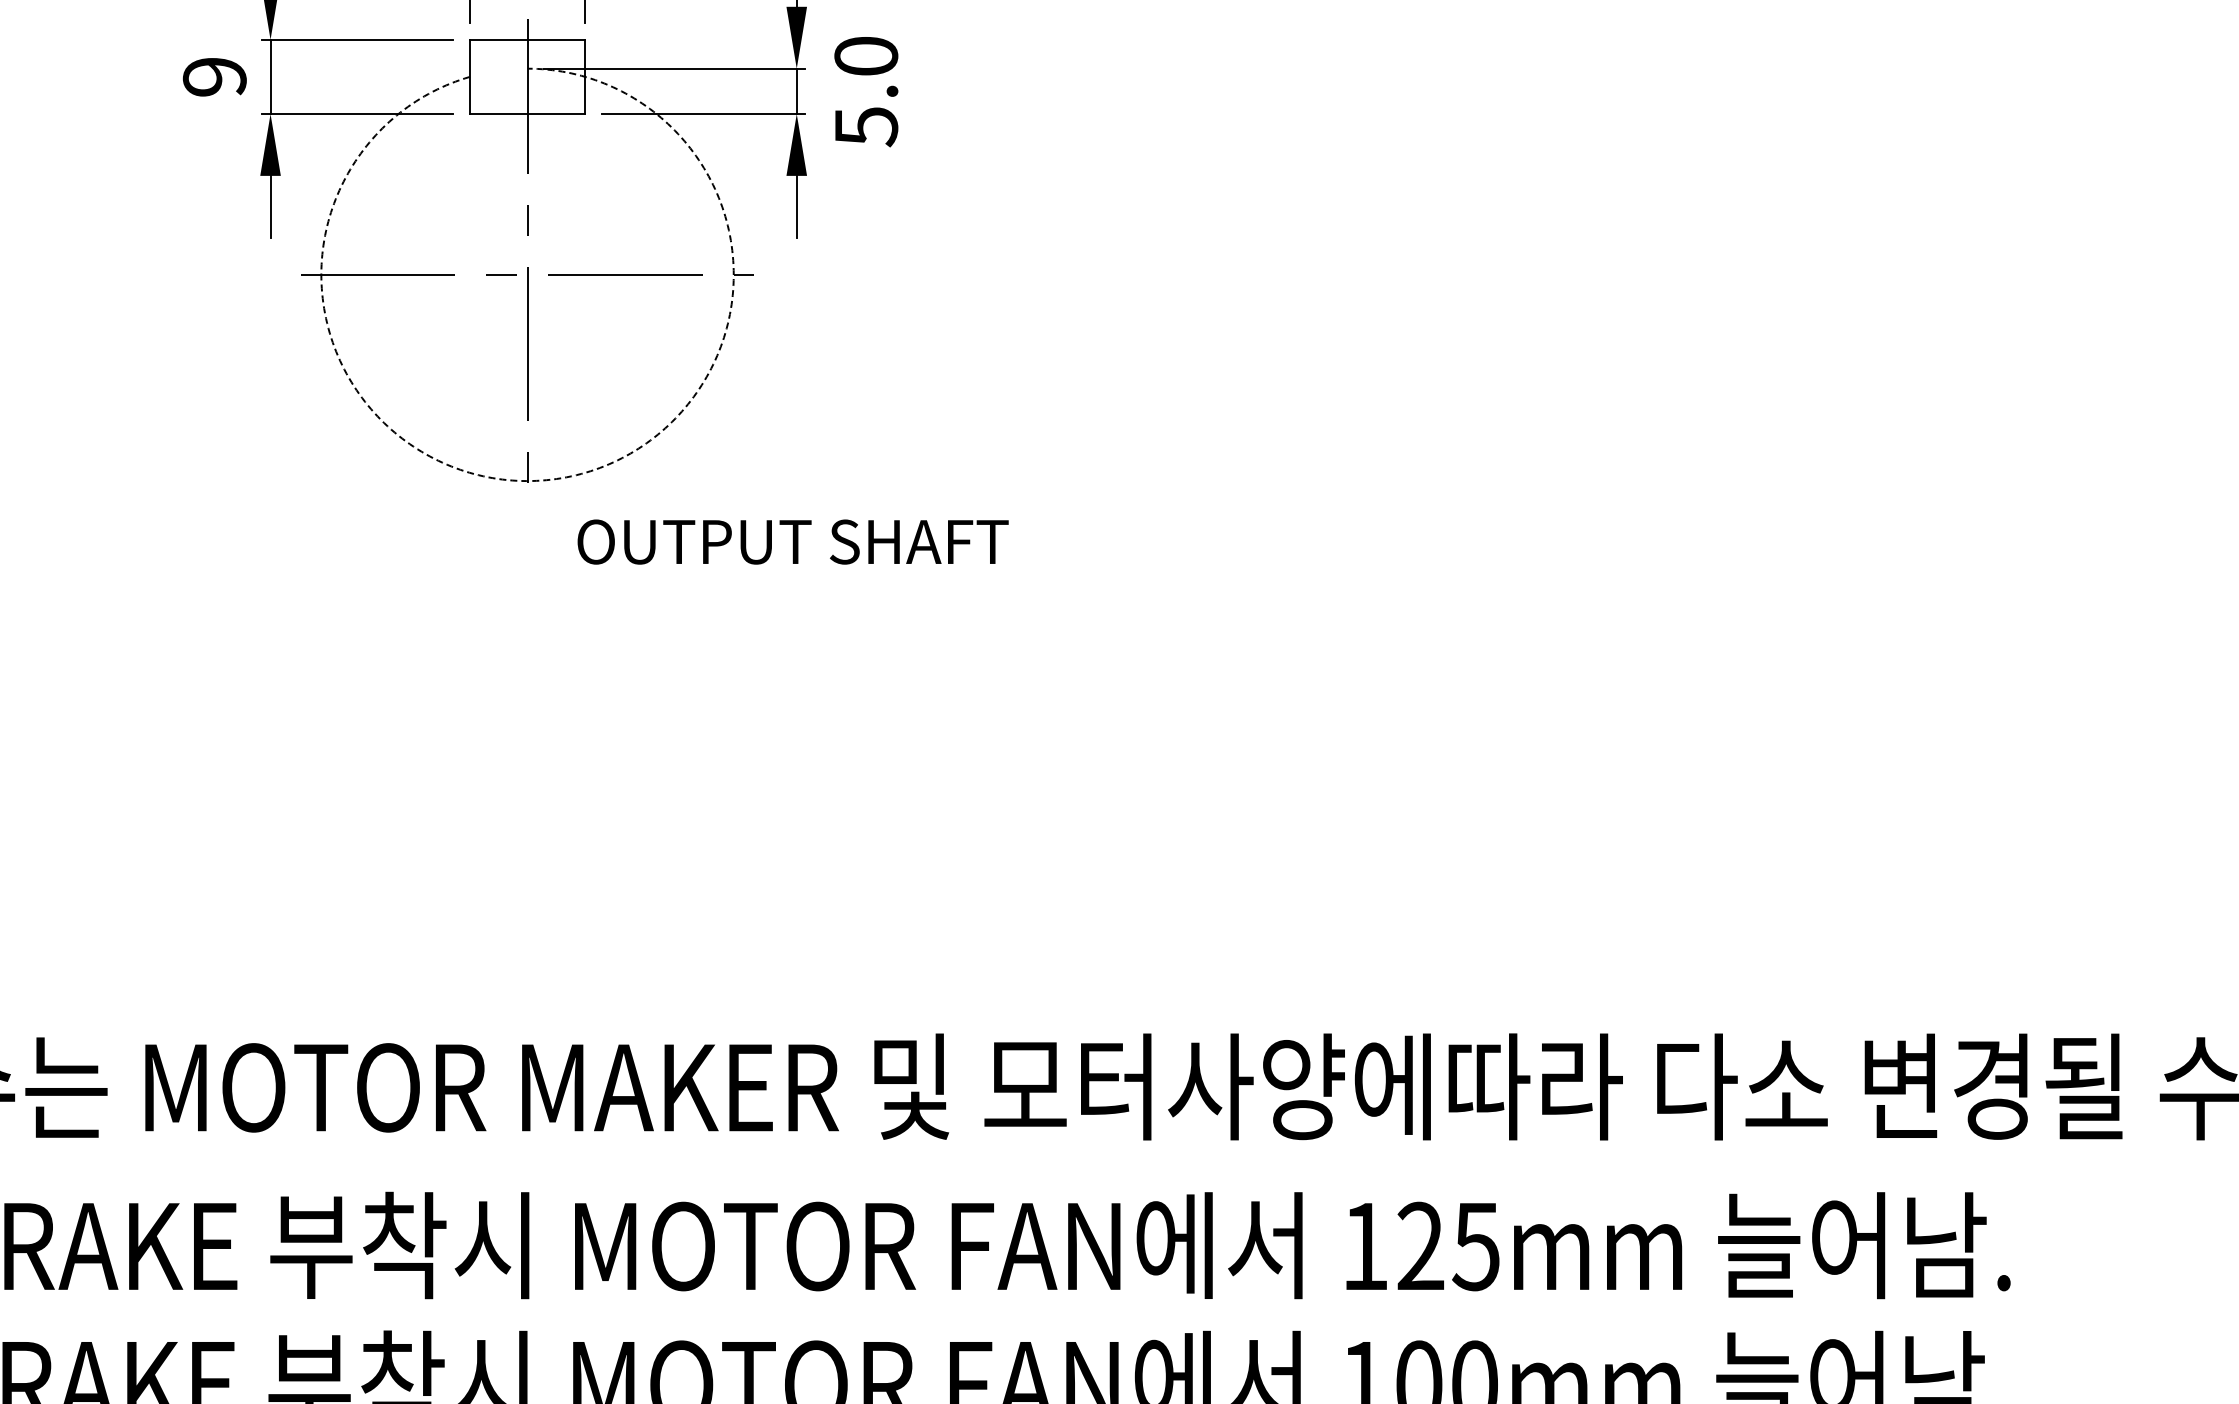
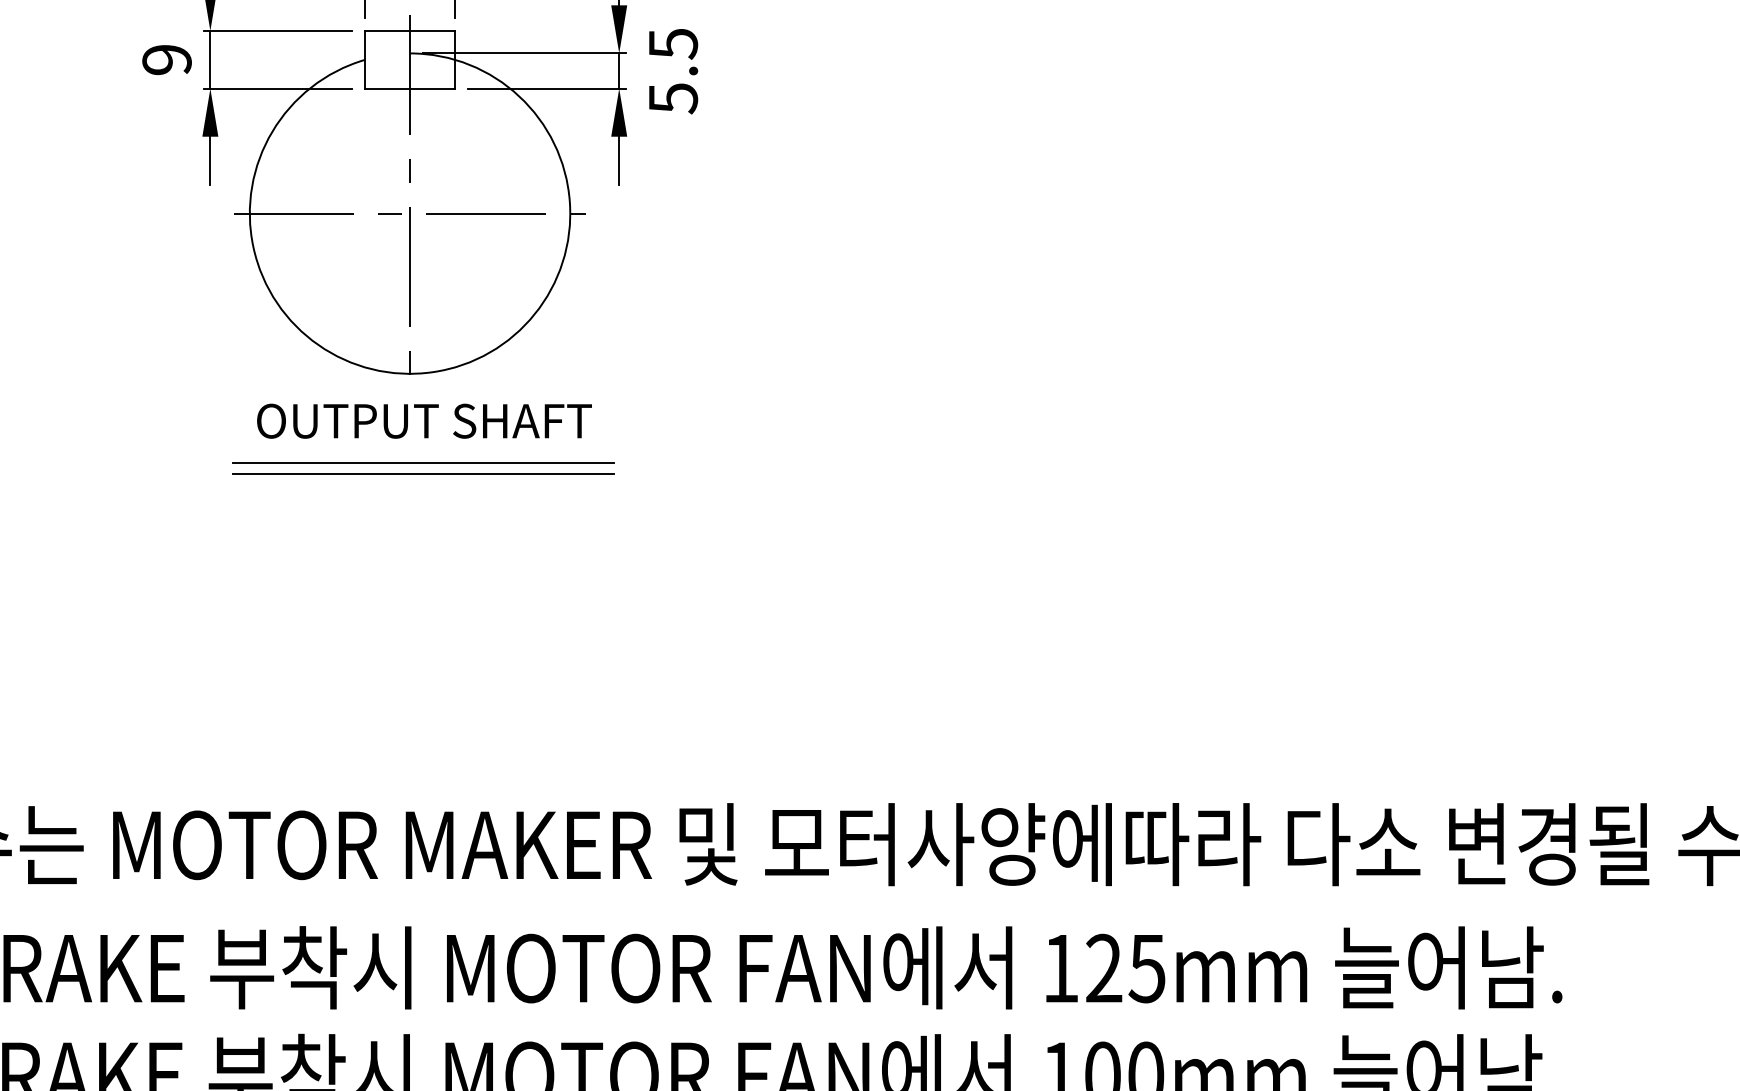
text: (866, 57) -> (673, 44), 5.0 -> 5.5
arc: (556, 478) -> (432, 371), dashed -> solid
text: (792, 541) -> (424, 420), moved
line: (544, 595) -> (423, 462), added
line: (544, 609) -> (423, 473), added

